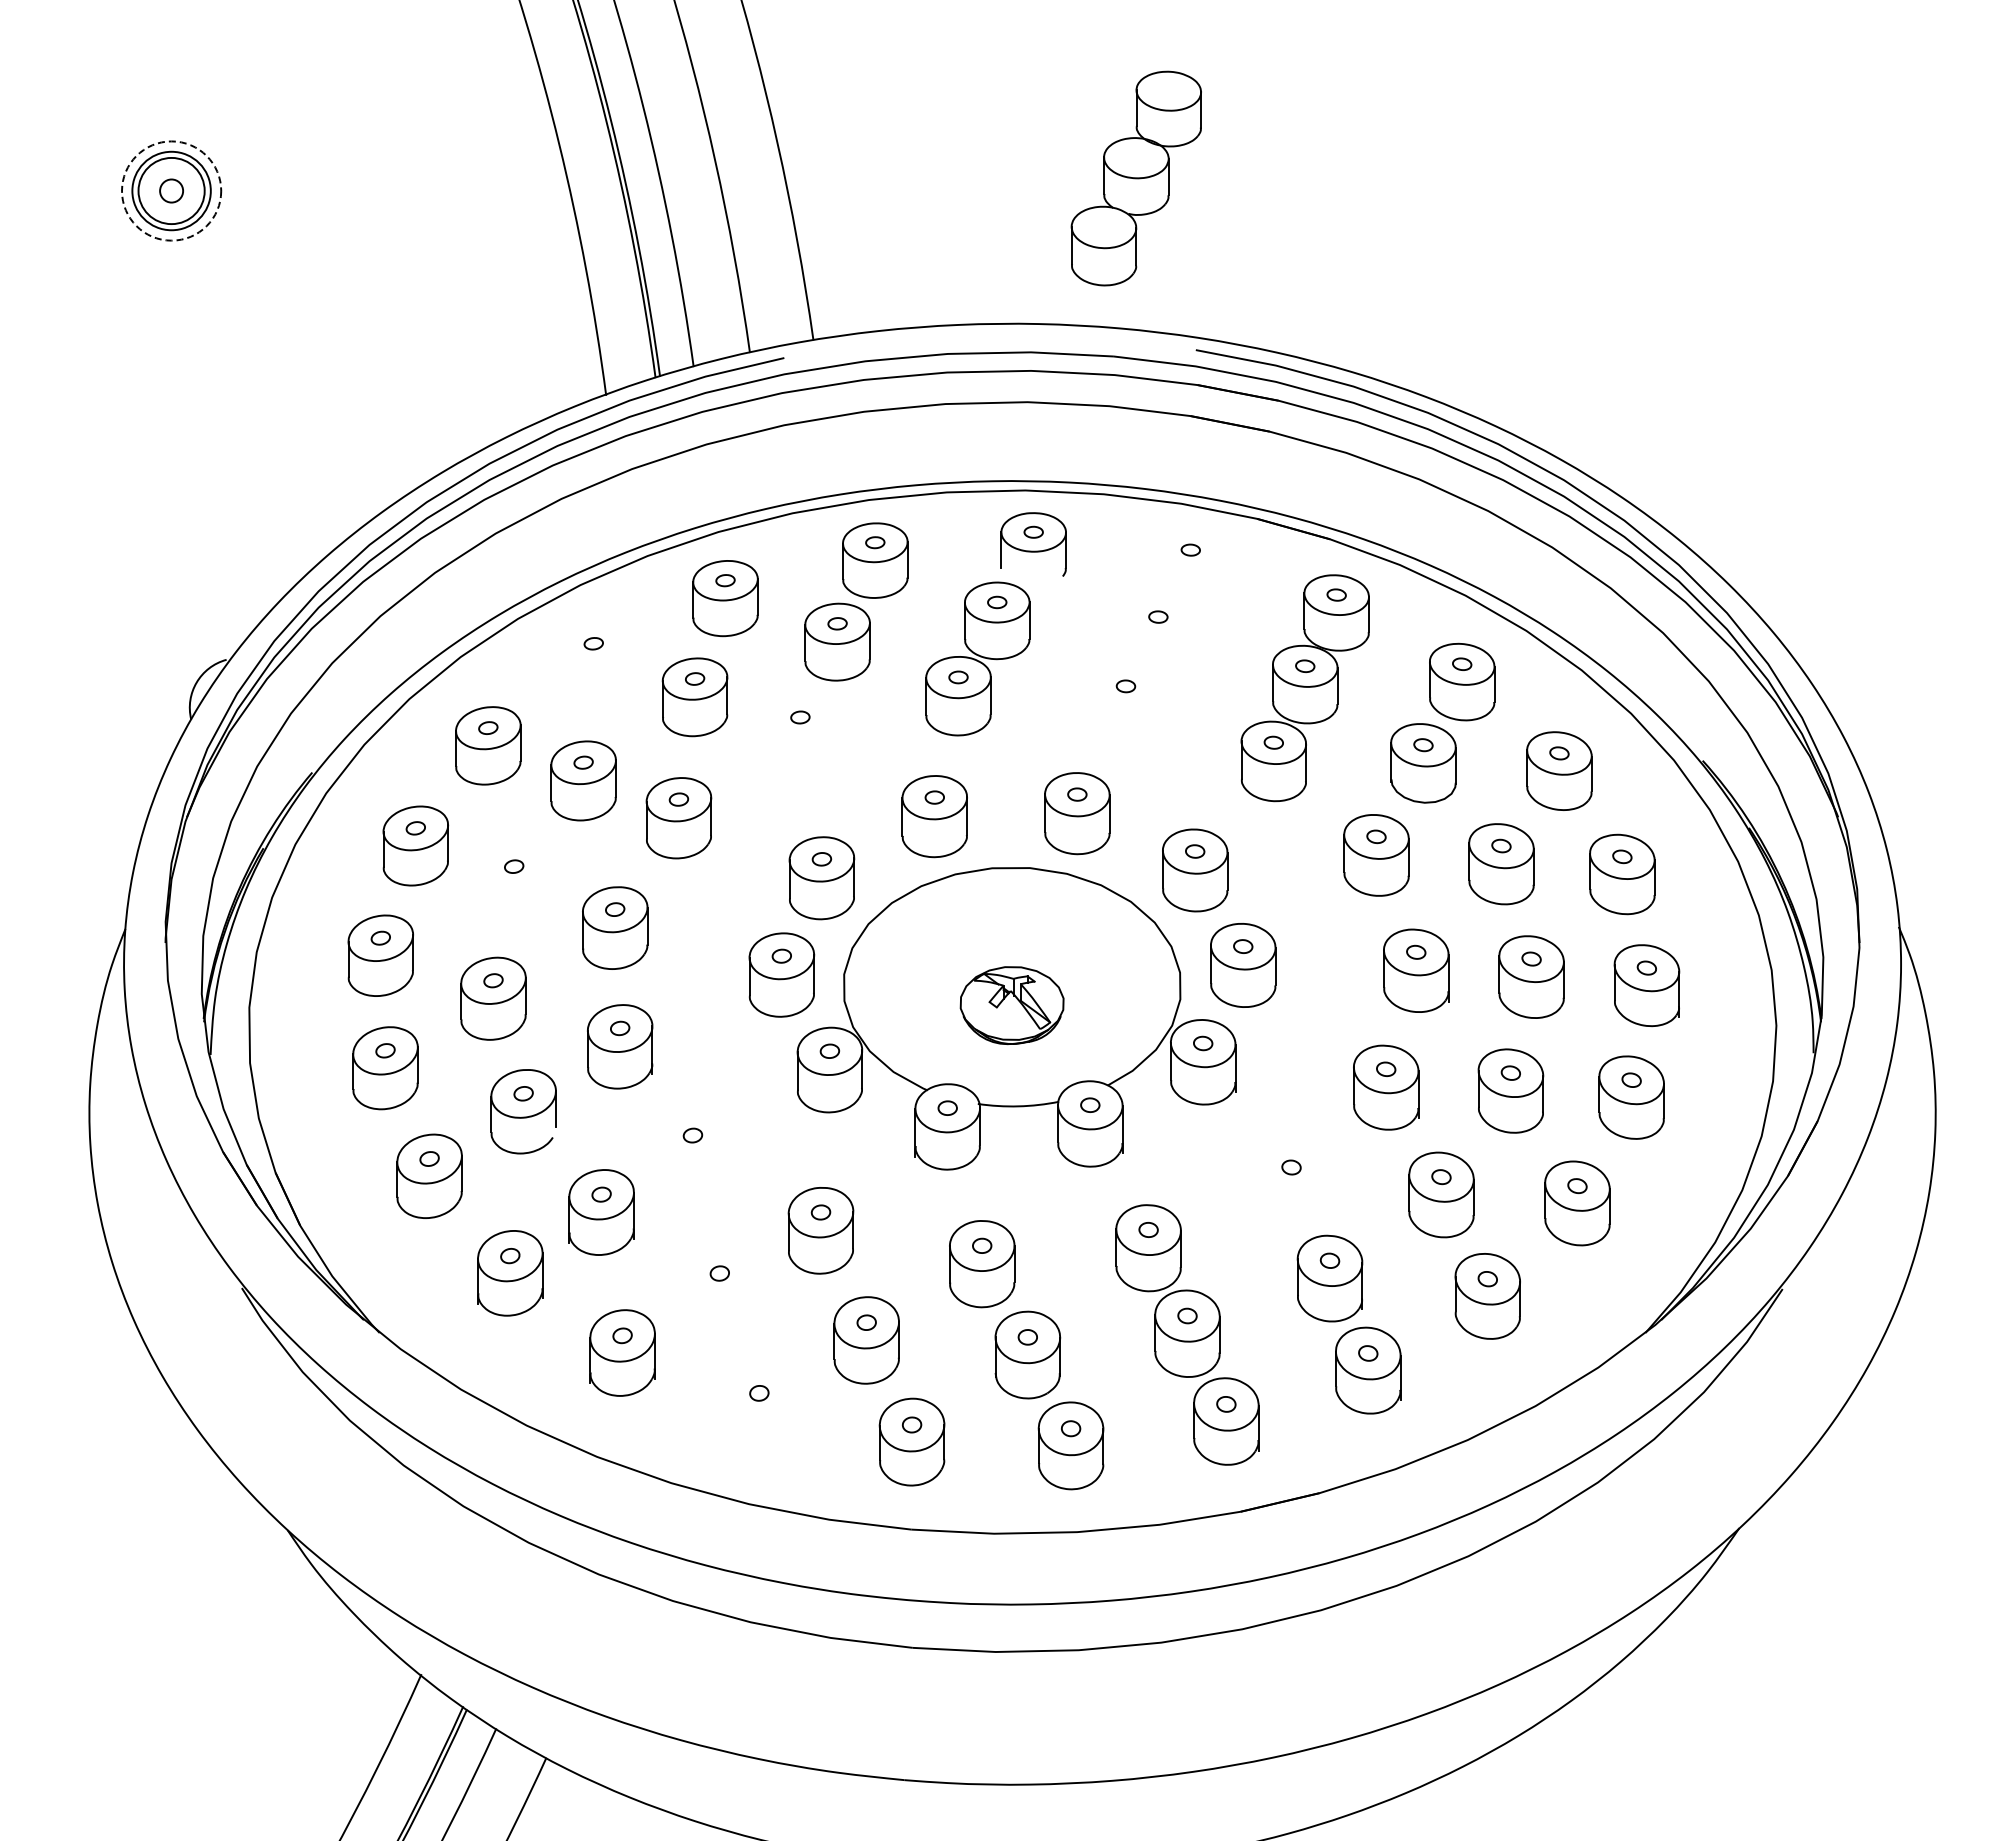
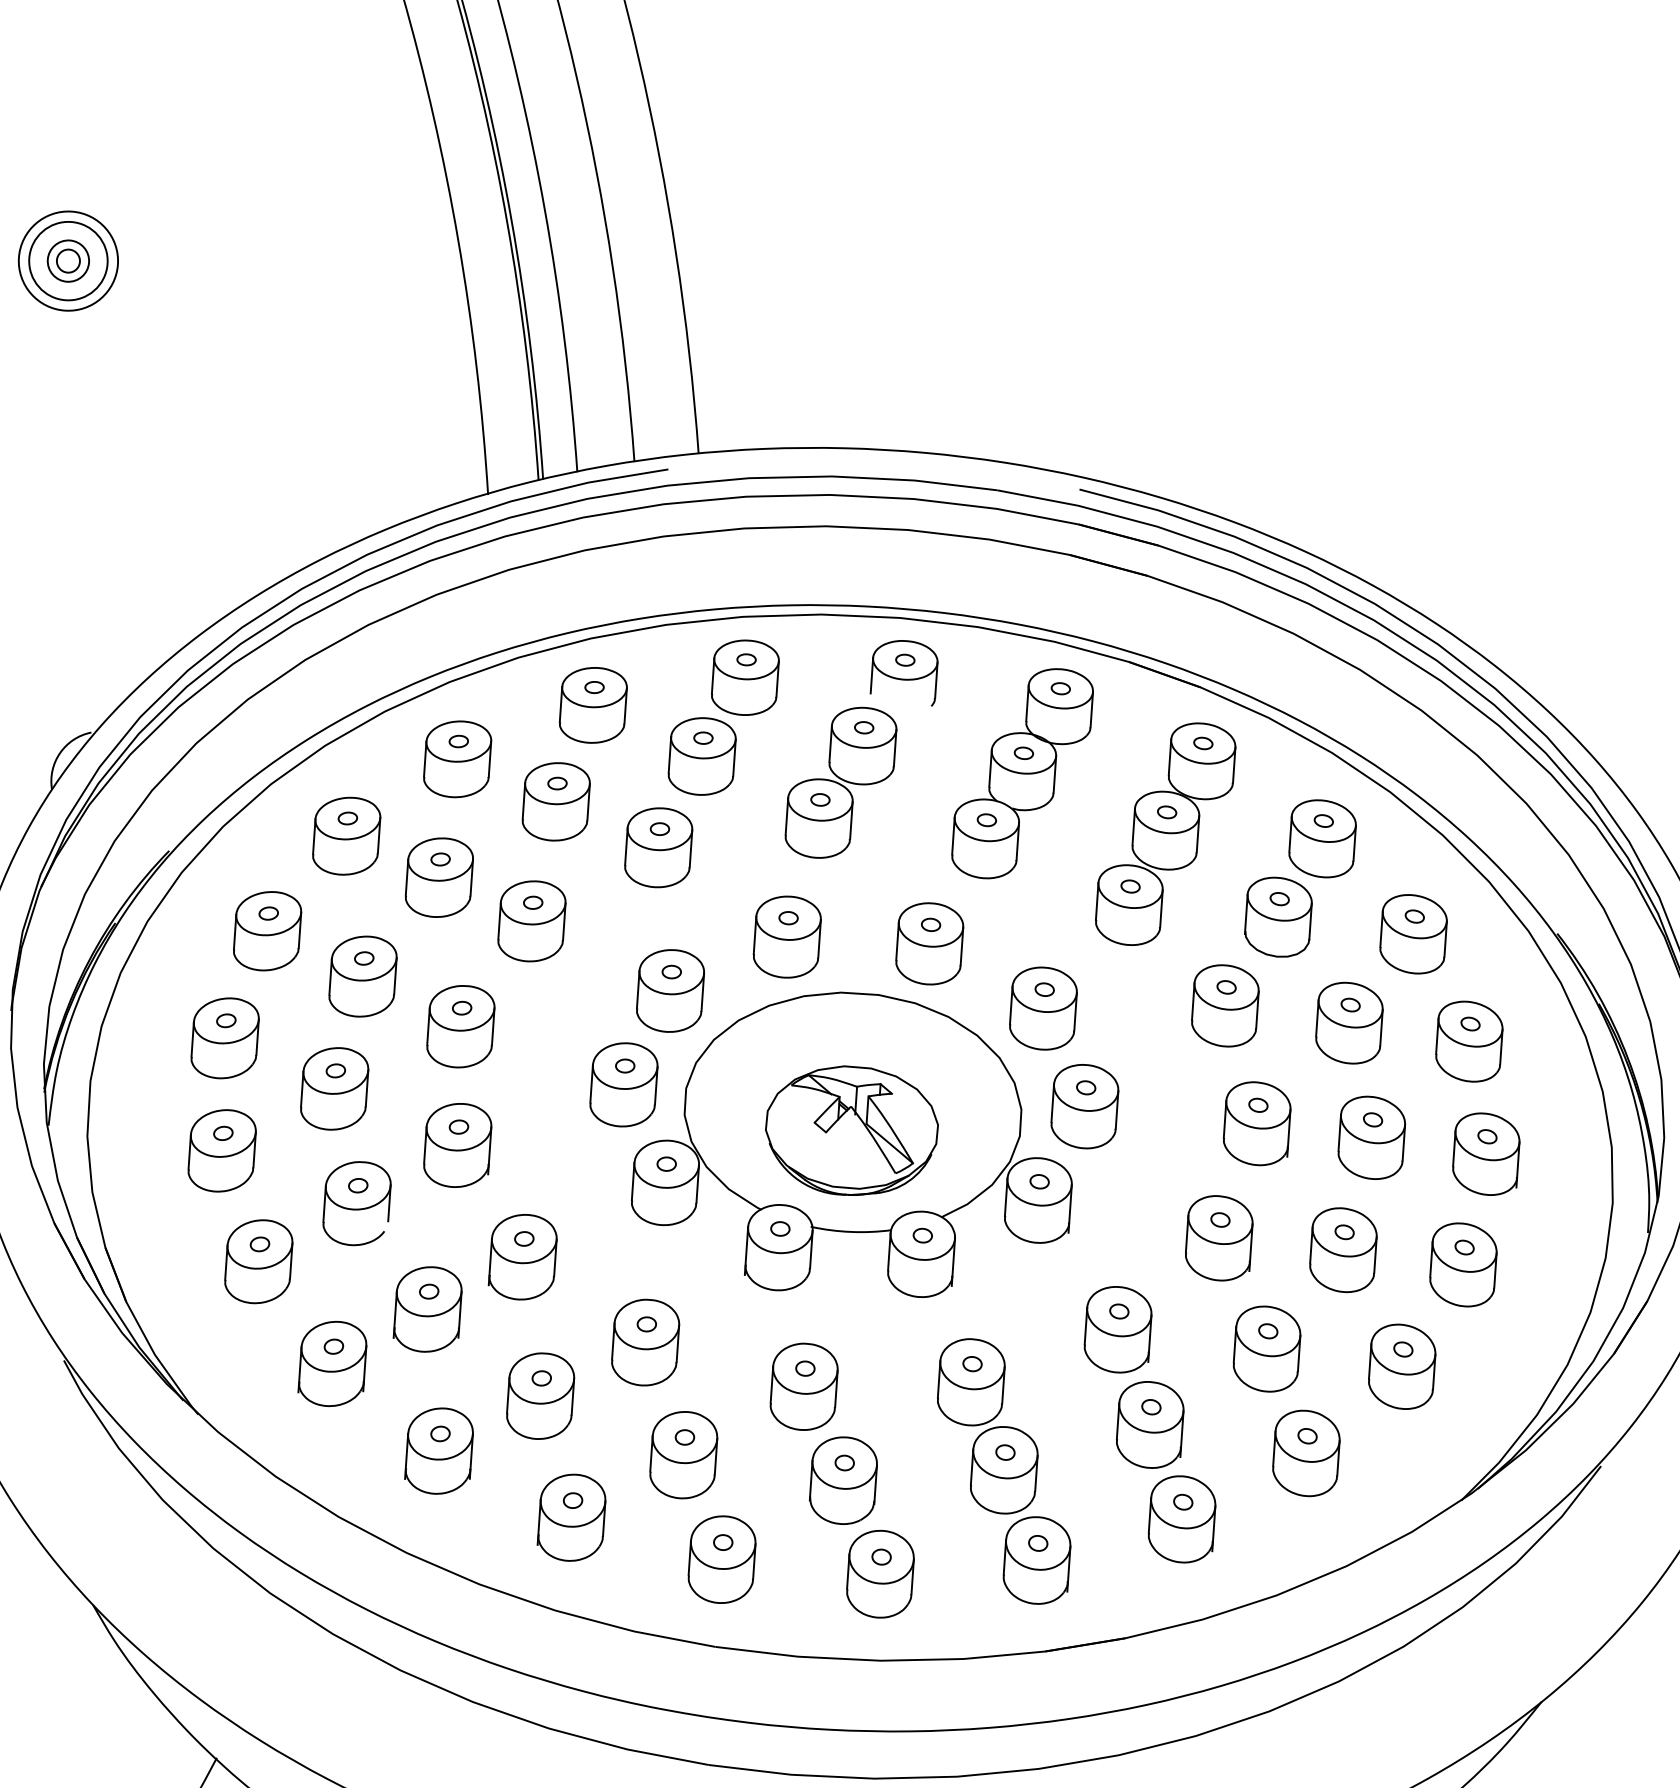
part: (1135, 178) -> (1021, 773), moved
circle: (171, 190) -> (68, 260), dashed -> solid
circle: (171, 190) -> (68, 260), size x0.62
part: (593, 661) -> (457, 759), added
part: (800, 735) -> (658, 847), added
part: (514, 884) -> (363, 976), added
part: (1011, 1005) -> (850, 1130), size x1.67
part: (692, 1153) -> (522, 1256), added
part: (1291, 1185) -> (1118, 1329), added
part: (719, 1291) -> (540, 1396), added
part: (759, 1410) -> (572, 1517), added

